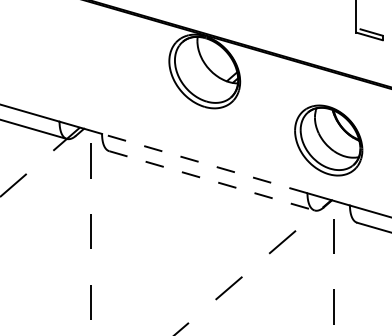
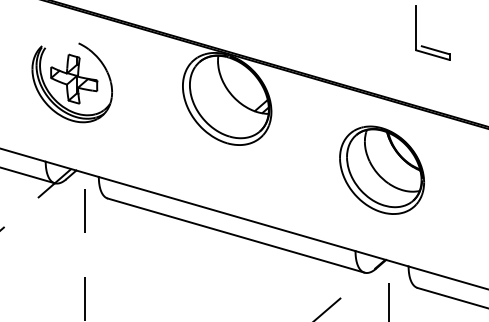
part: (80, 58) -> (71, 82), added
part: (328, 140) -> (381, 170), moved
line: (204, 163) -> (226, 213), dashed -> solid
line: (212, 180) -> (236, 235), dashed -> solid

